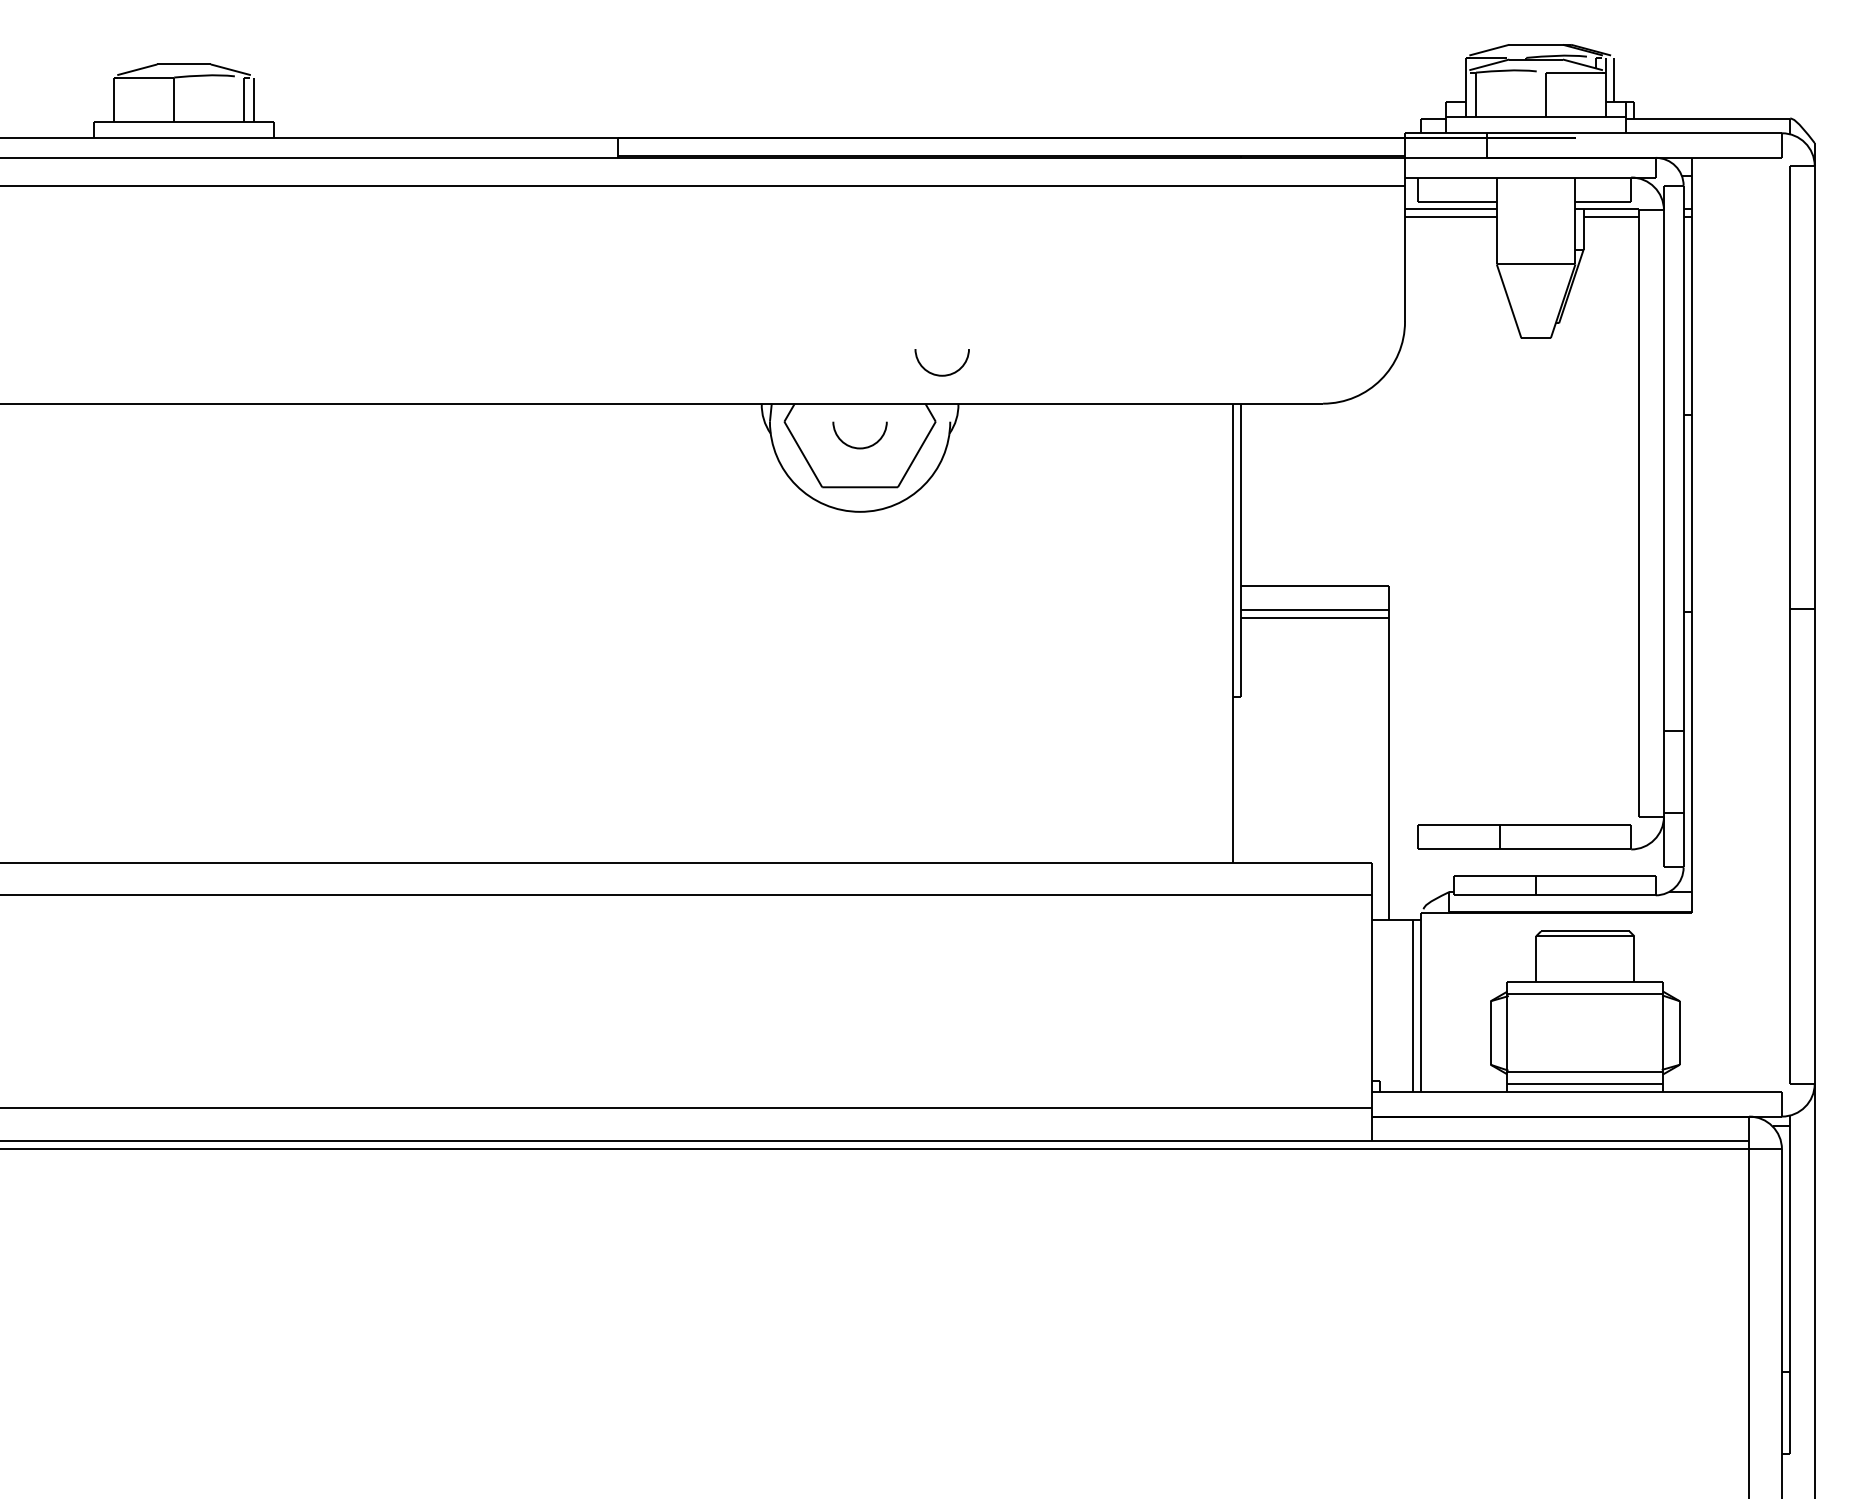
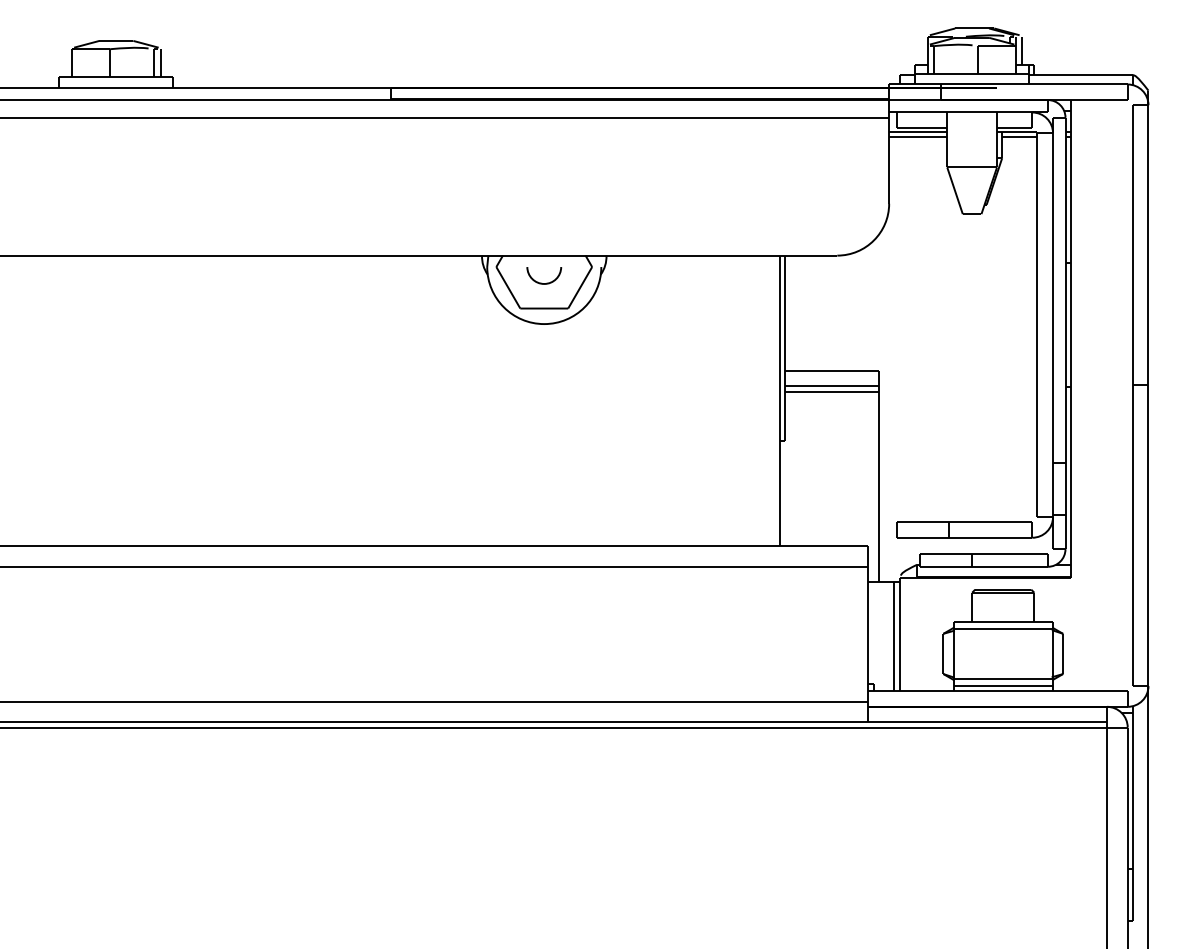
part: (945, 373) -> (598, 236), removed

